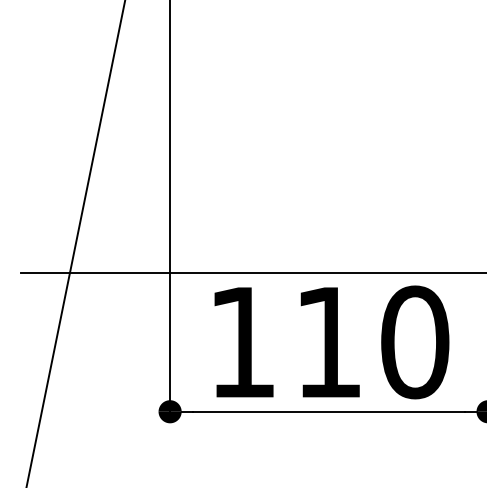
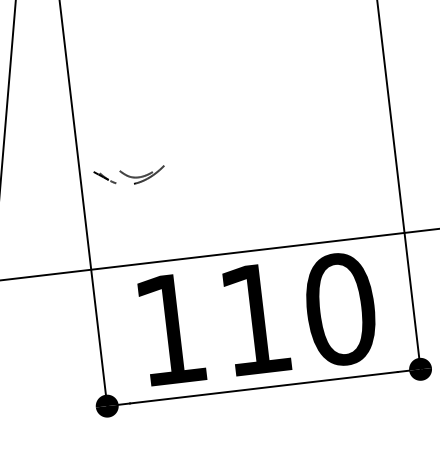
part: (219, 184) -> (129, 176), added

